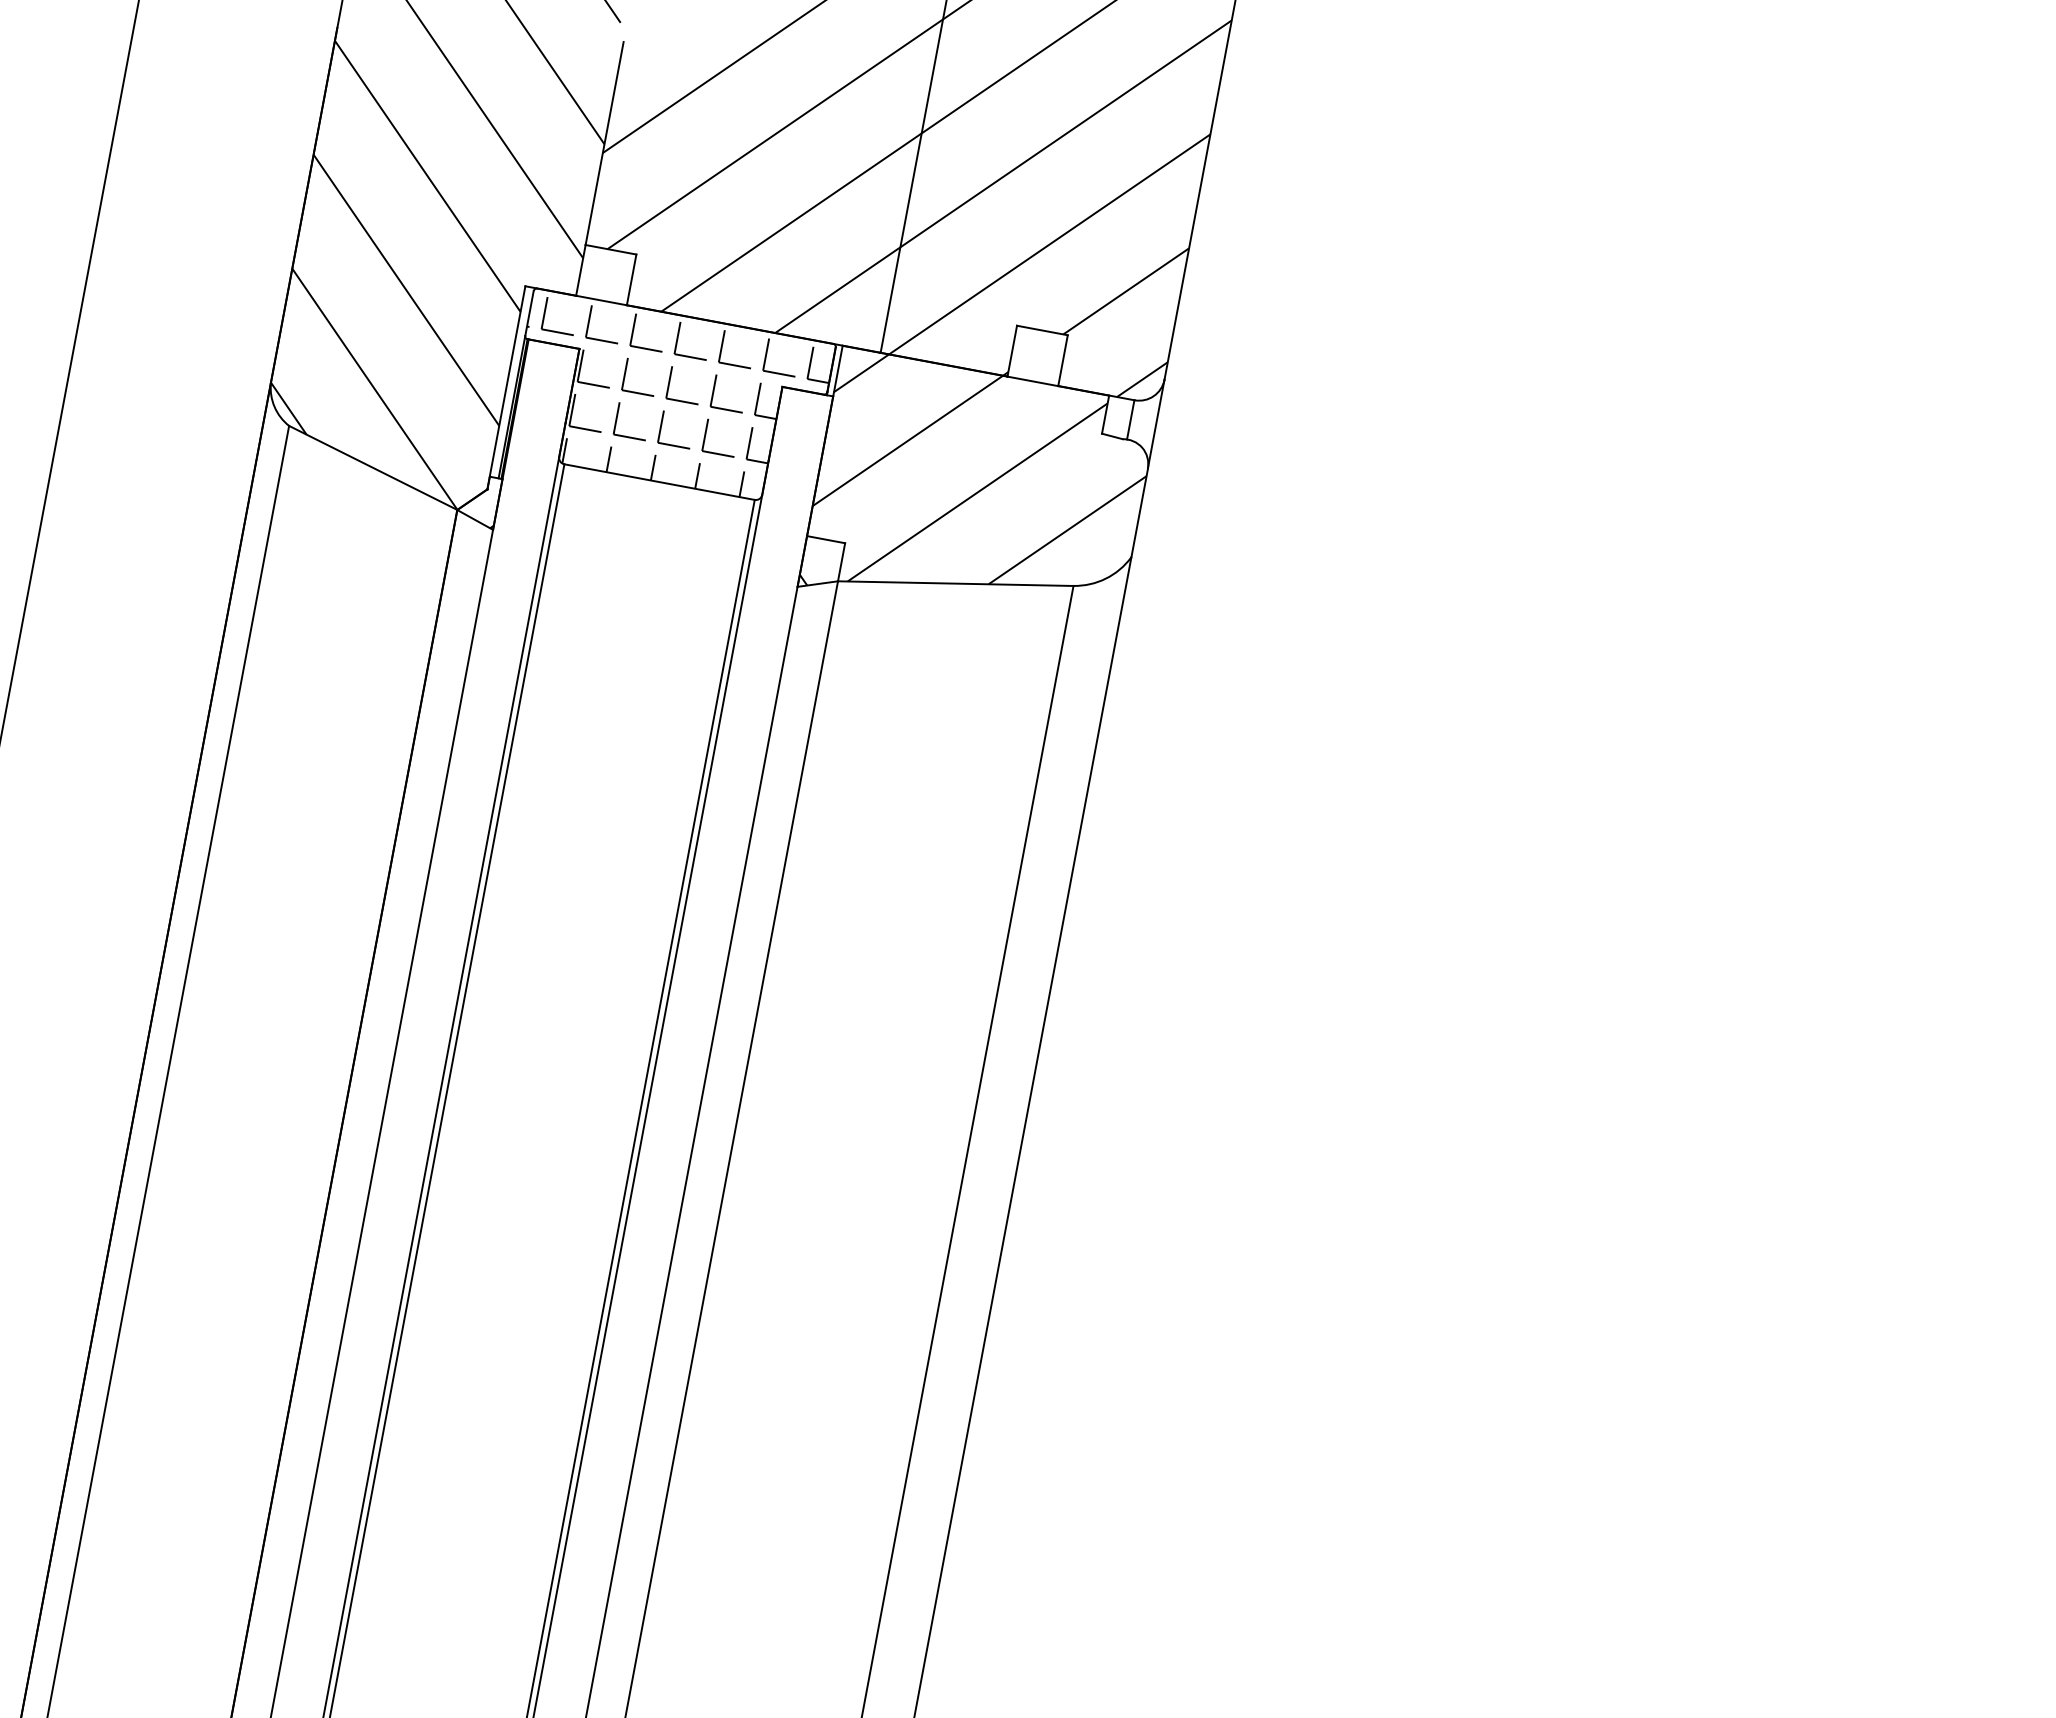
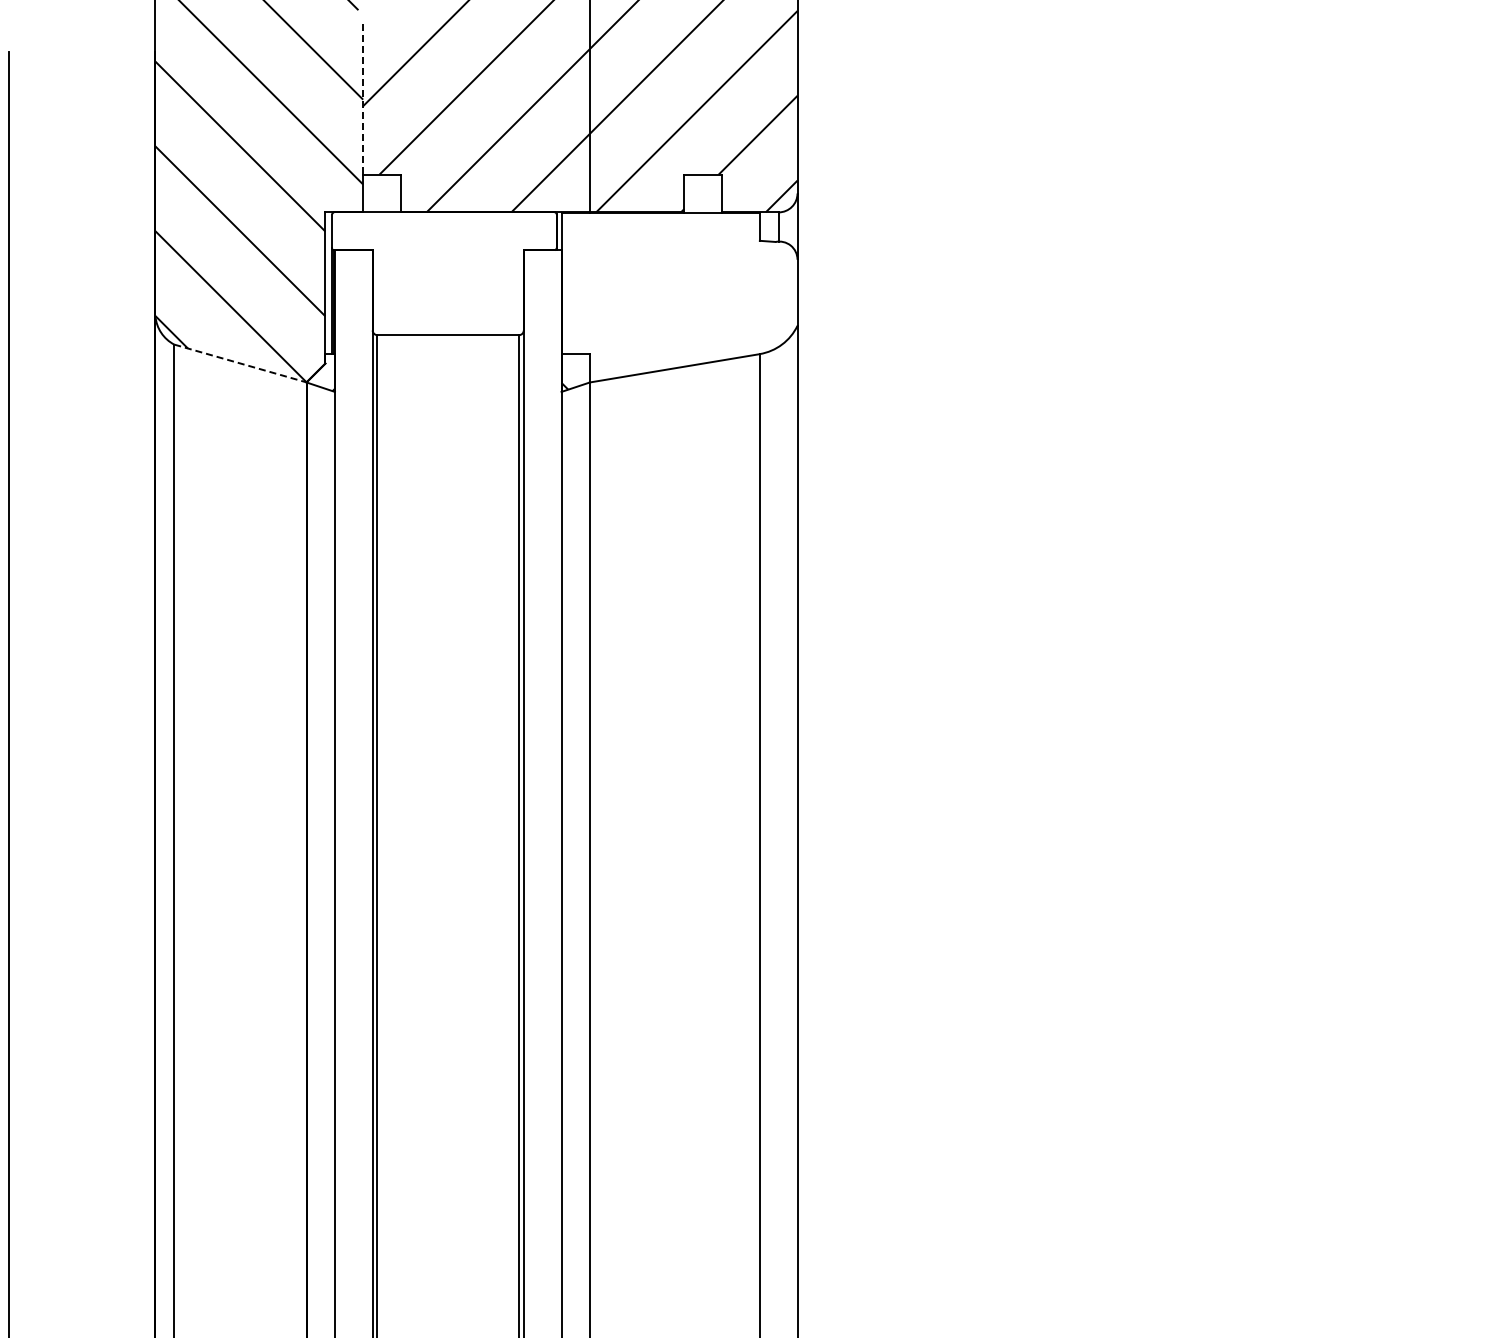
line: (604, 144) -> (363, 99), solid -> dashed
hatch: (669, 402) -> (444, 276), removed
line: (373, 467) -> (240, 363), solid -> dashed
hatch: (980, 488) -> (679, 296), removed

